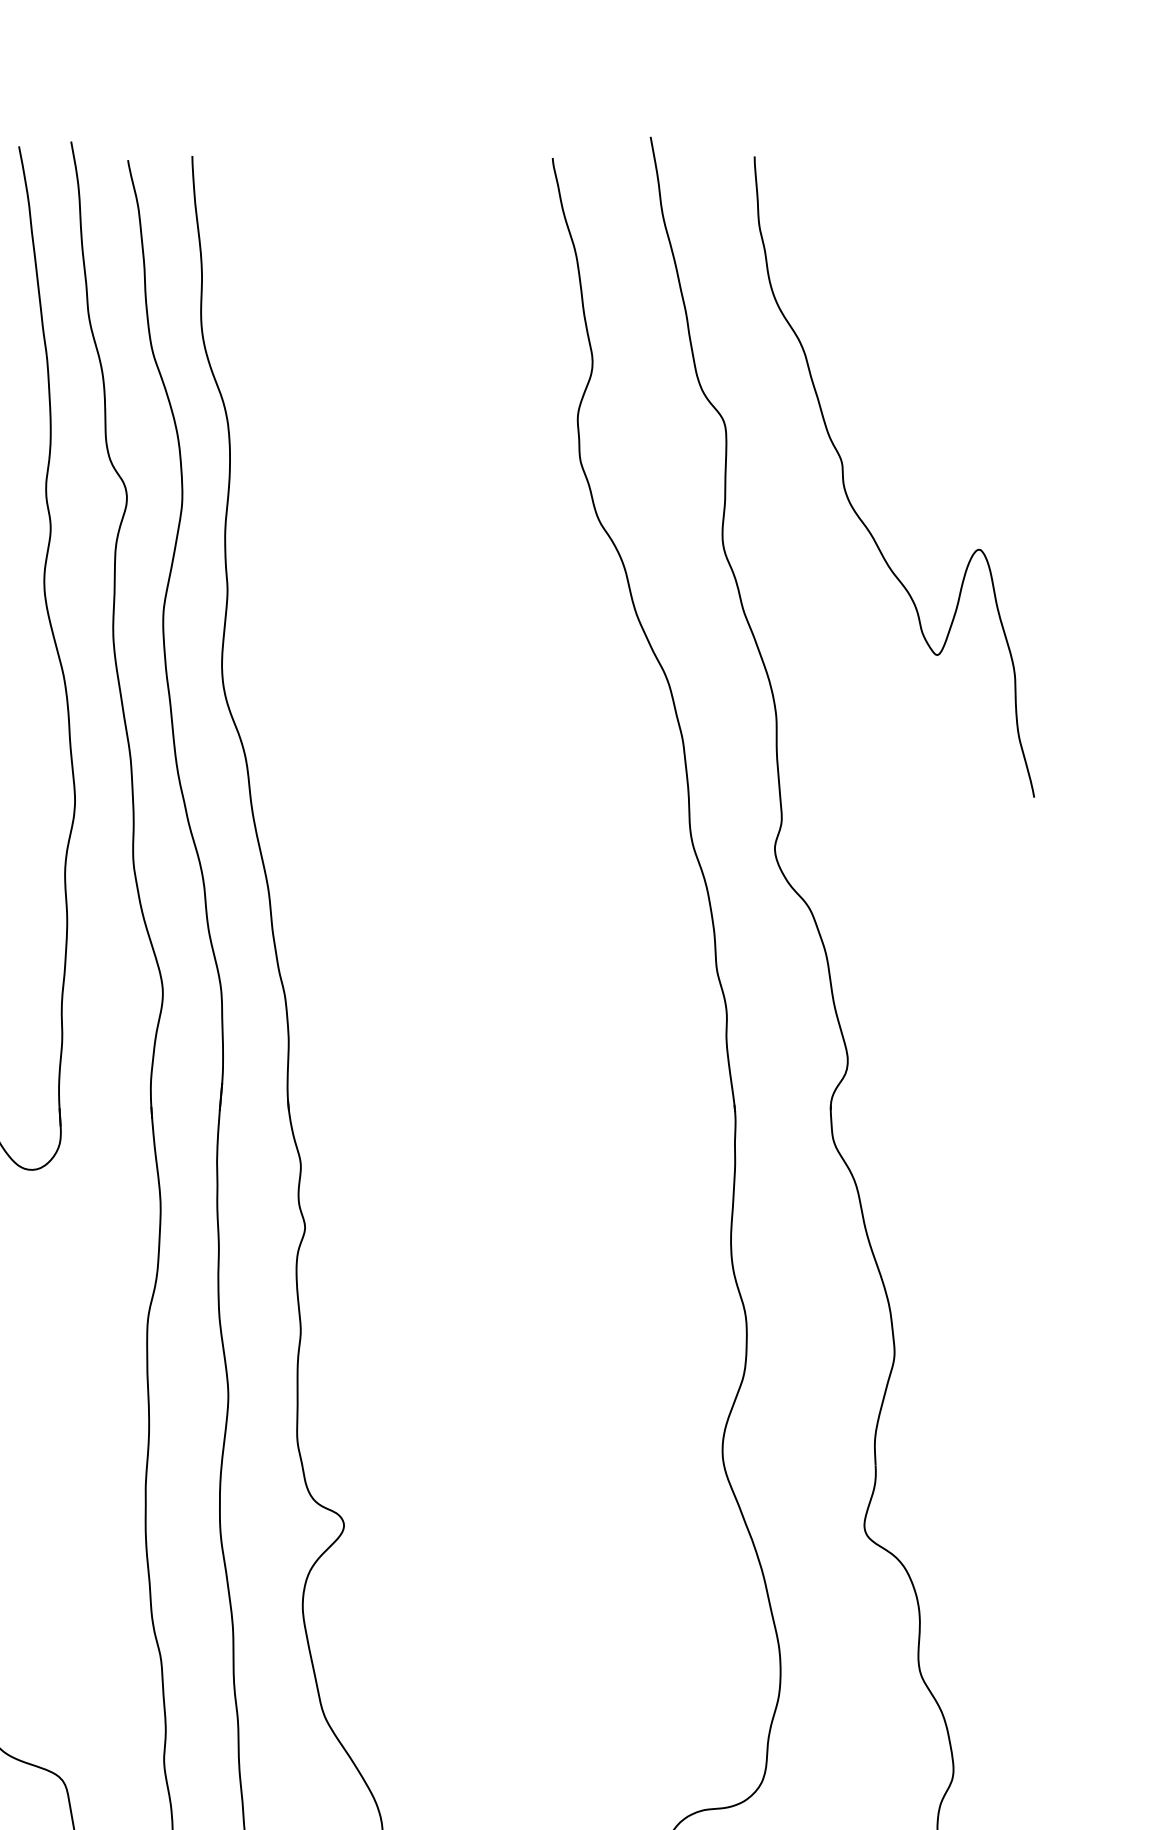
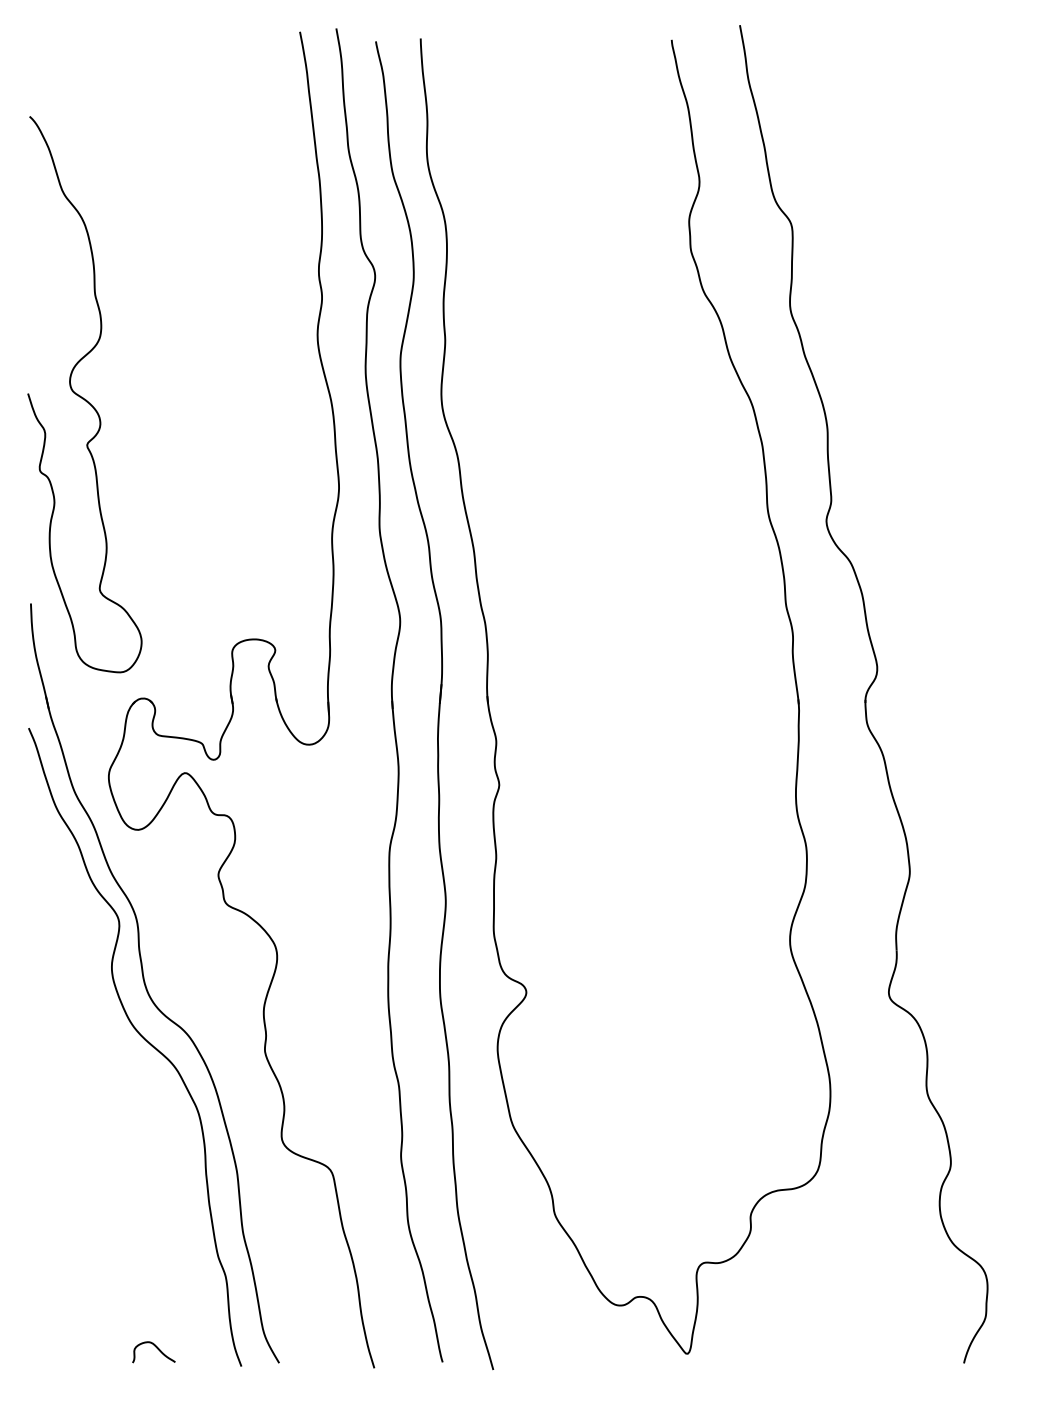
curve: (846, 489) -> (876, 270), removed

